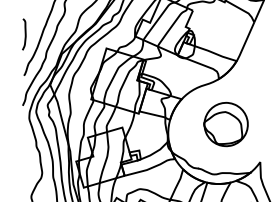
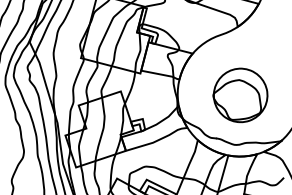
part: (225, 124) -> (239, 95), moved

